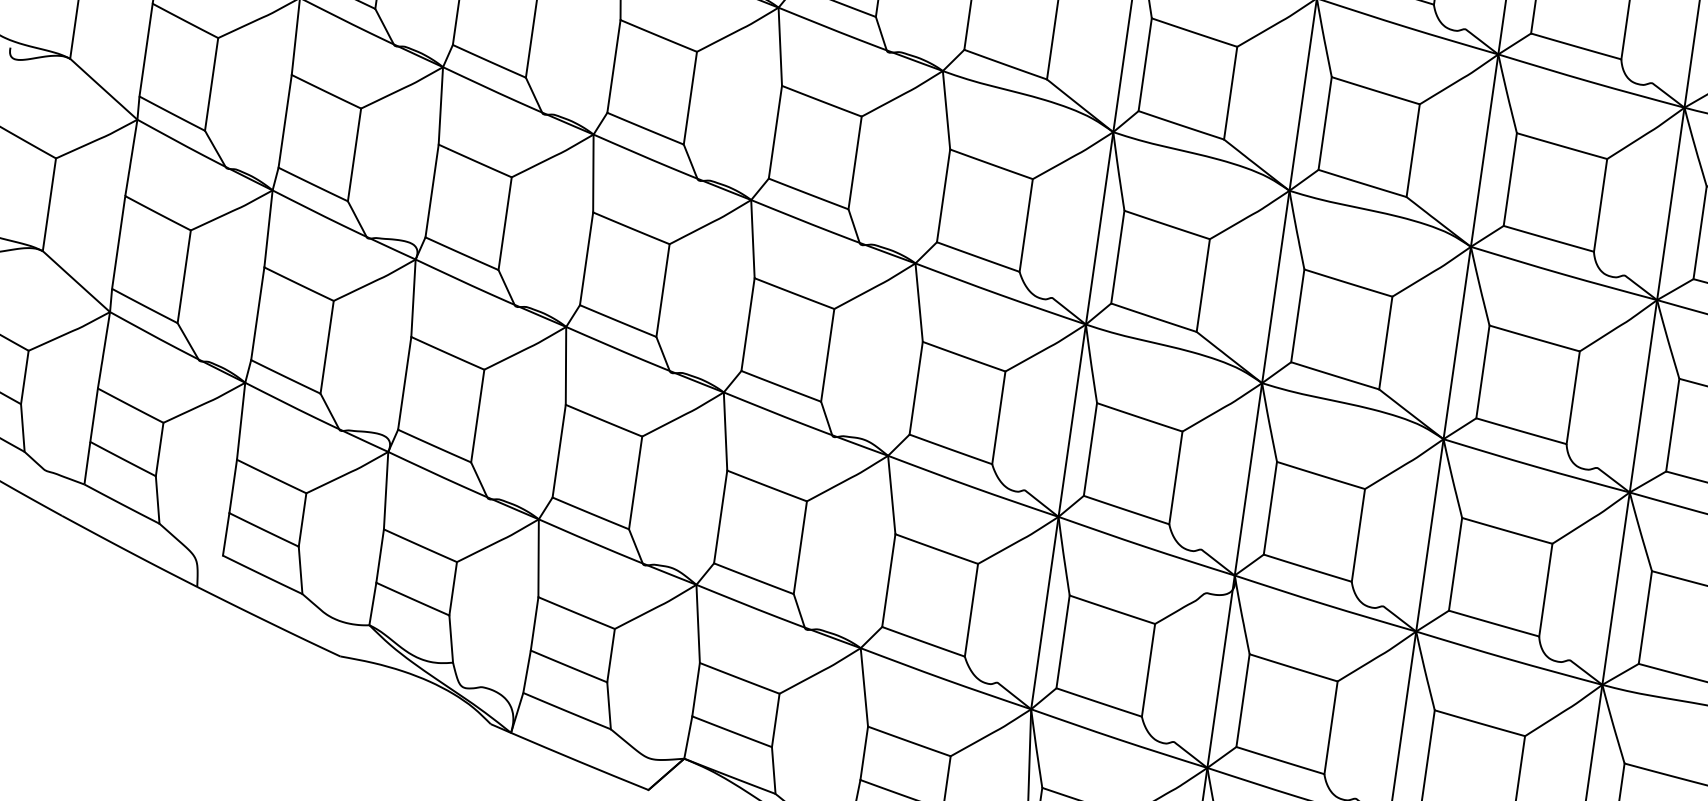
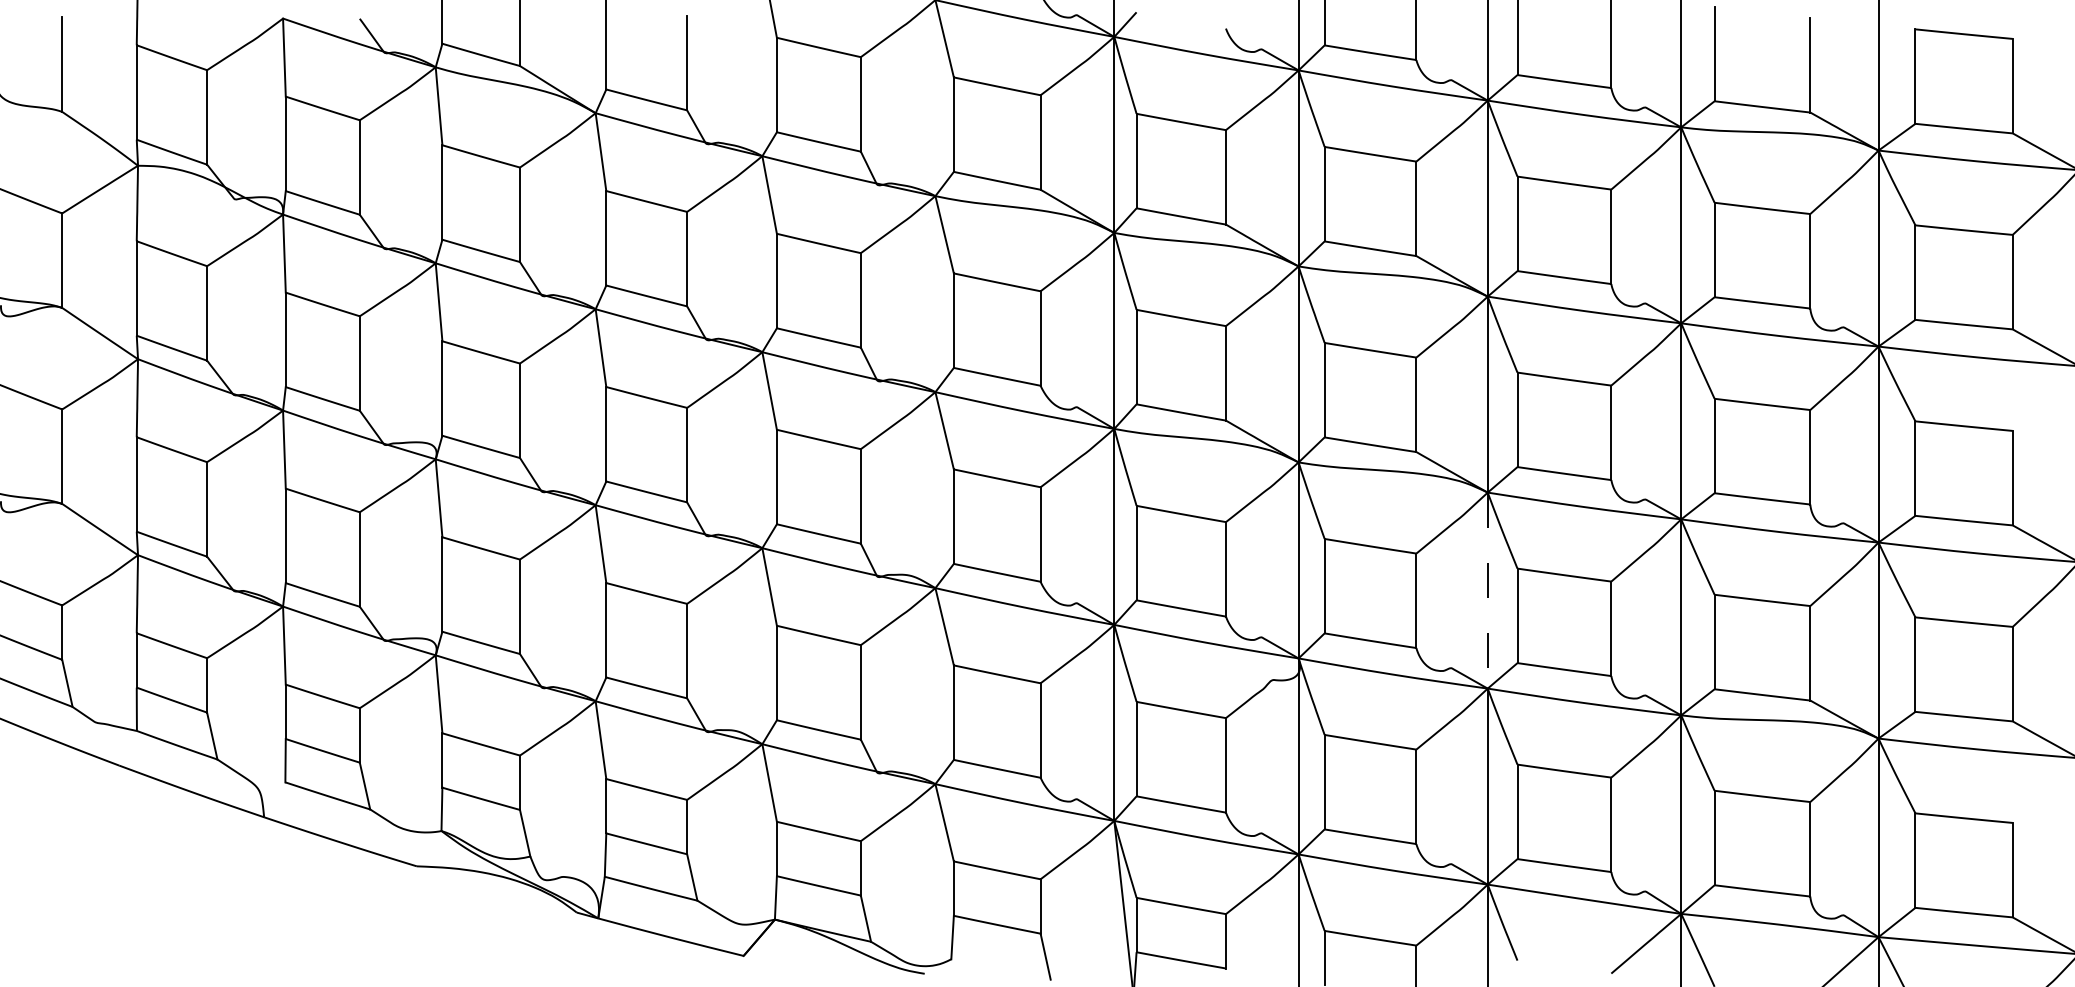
line: (1429, 535) -> (1487, 590), solid -> dashed

